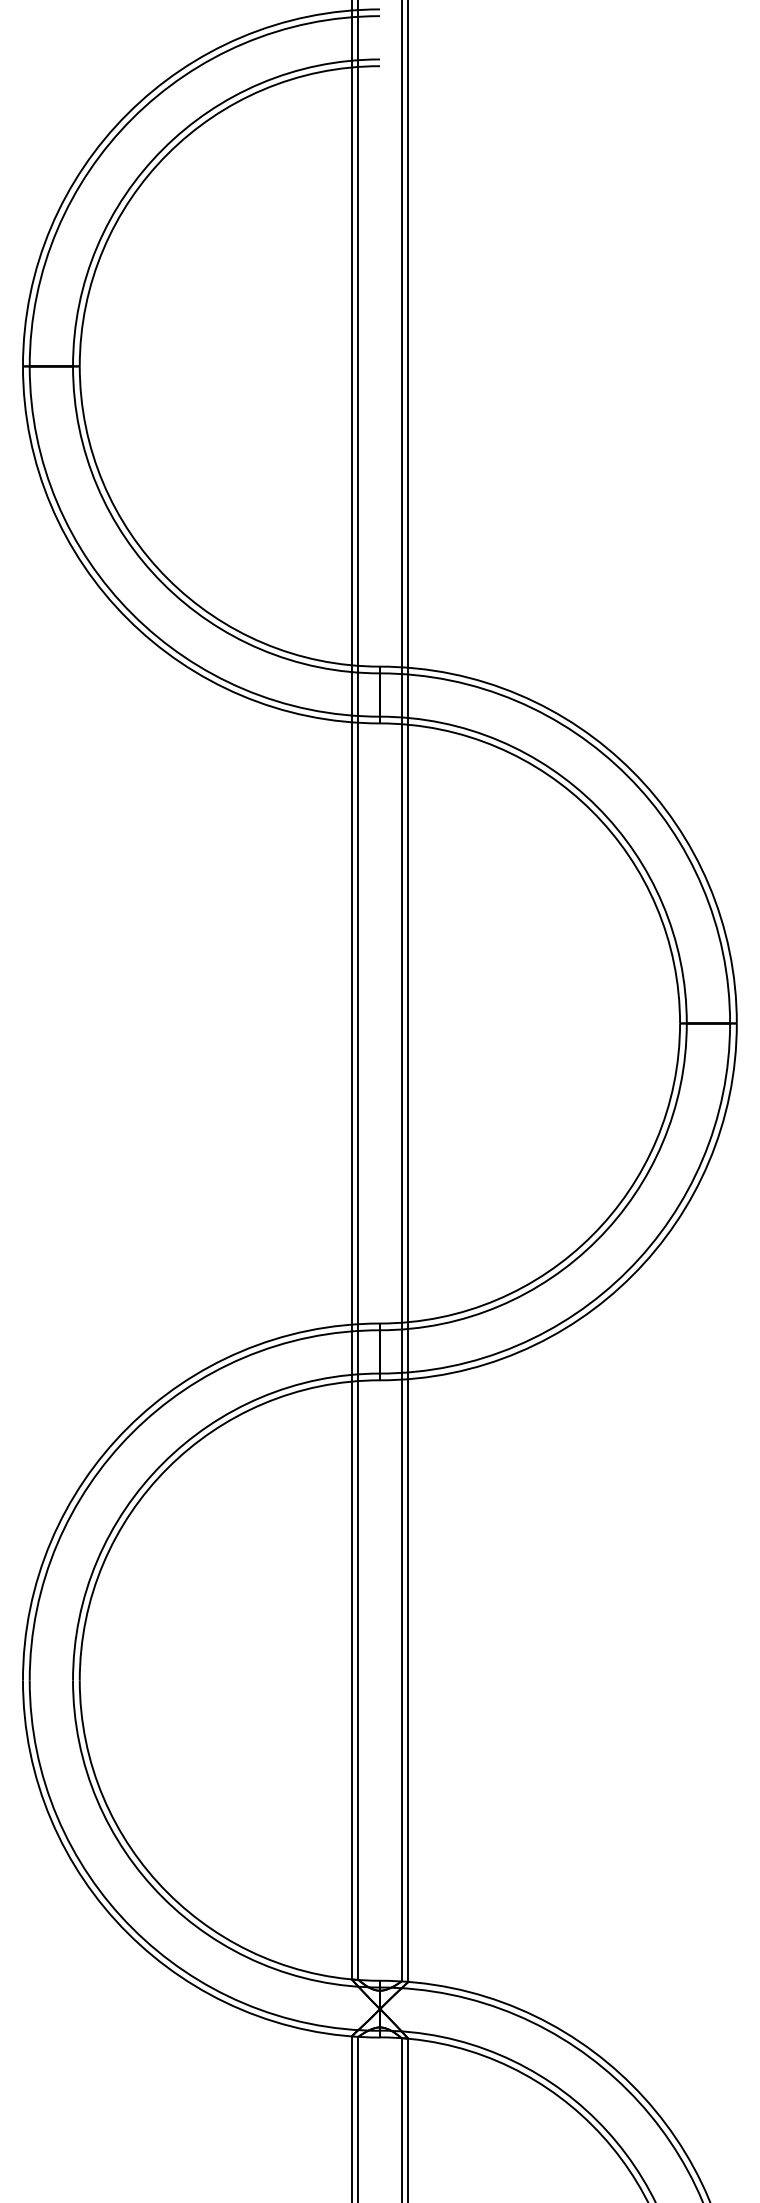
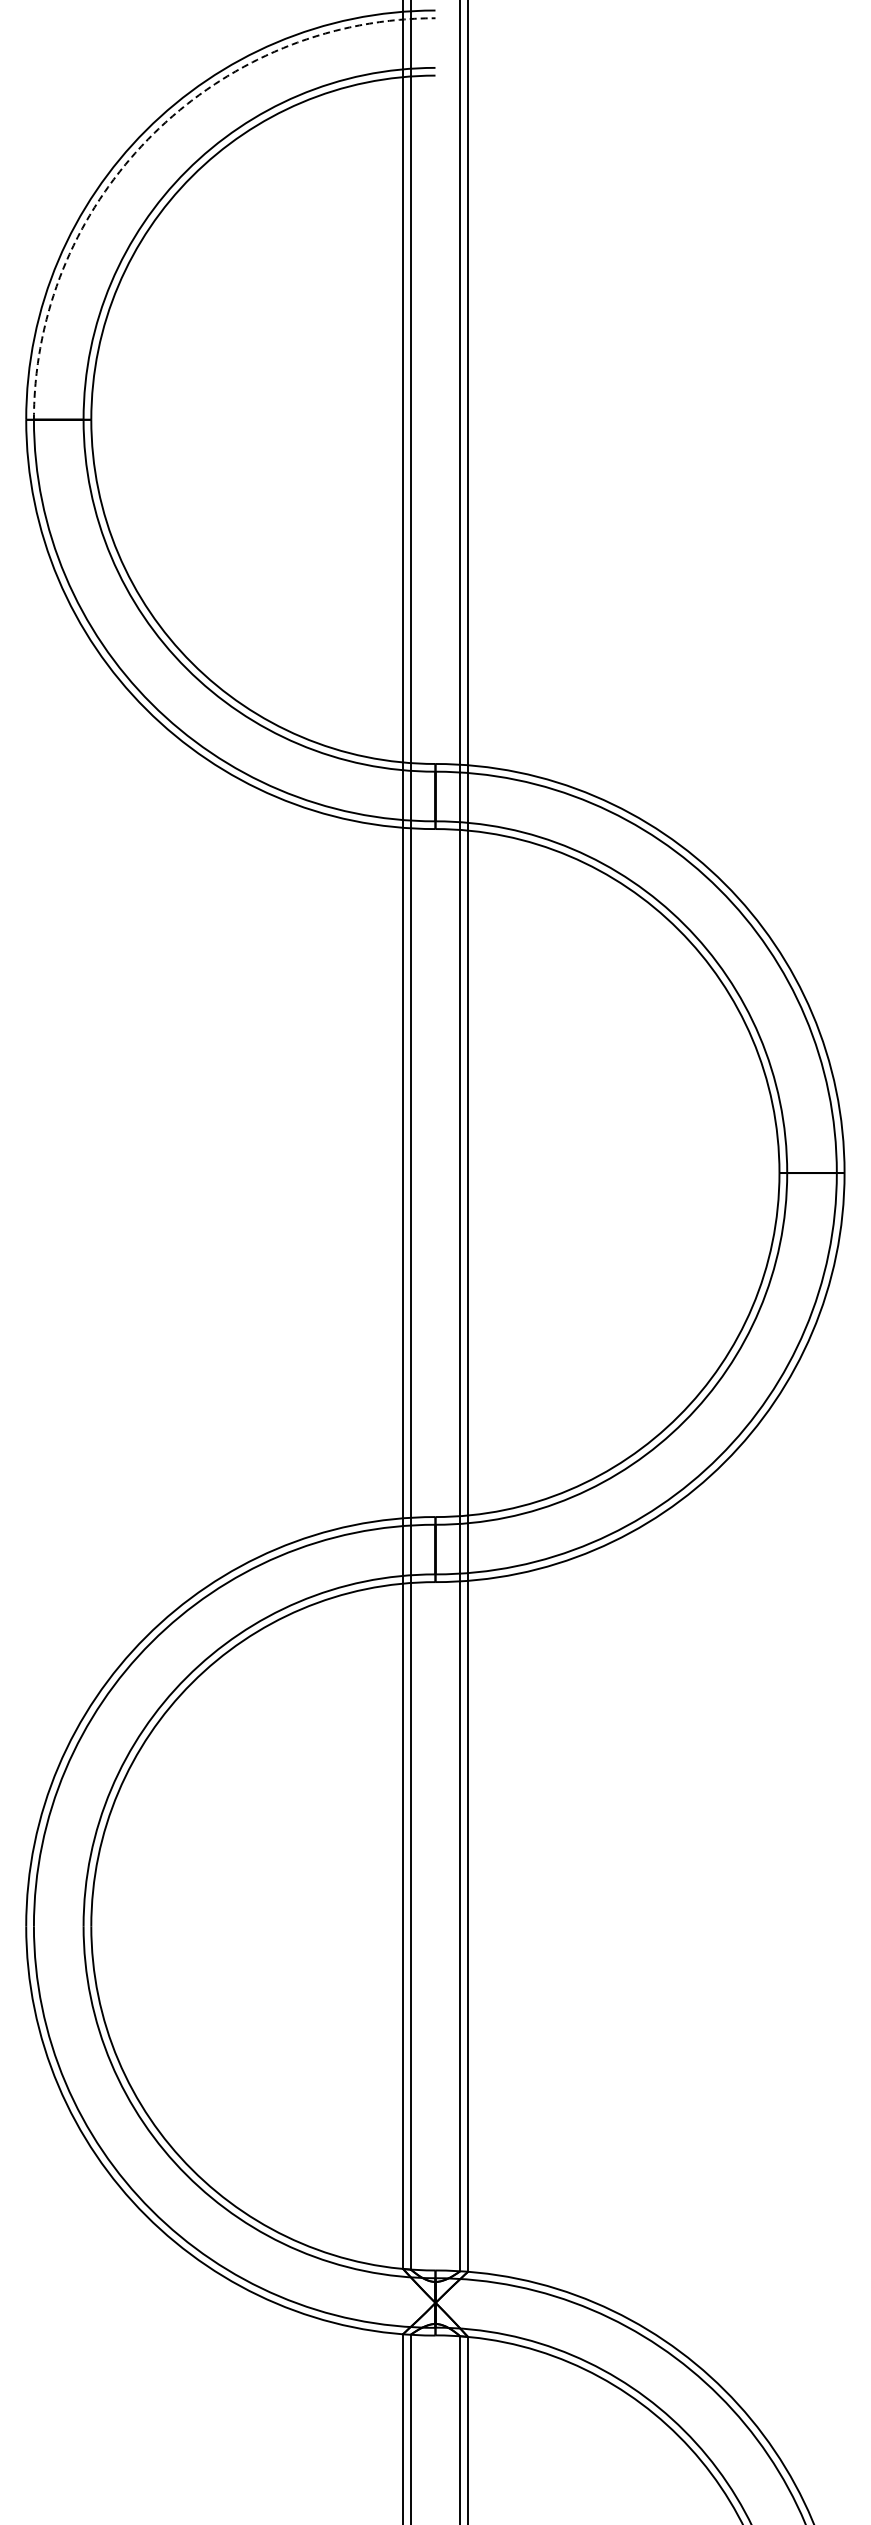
arc: (132, 118) -> (151, 135), solid -> dashed

